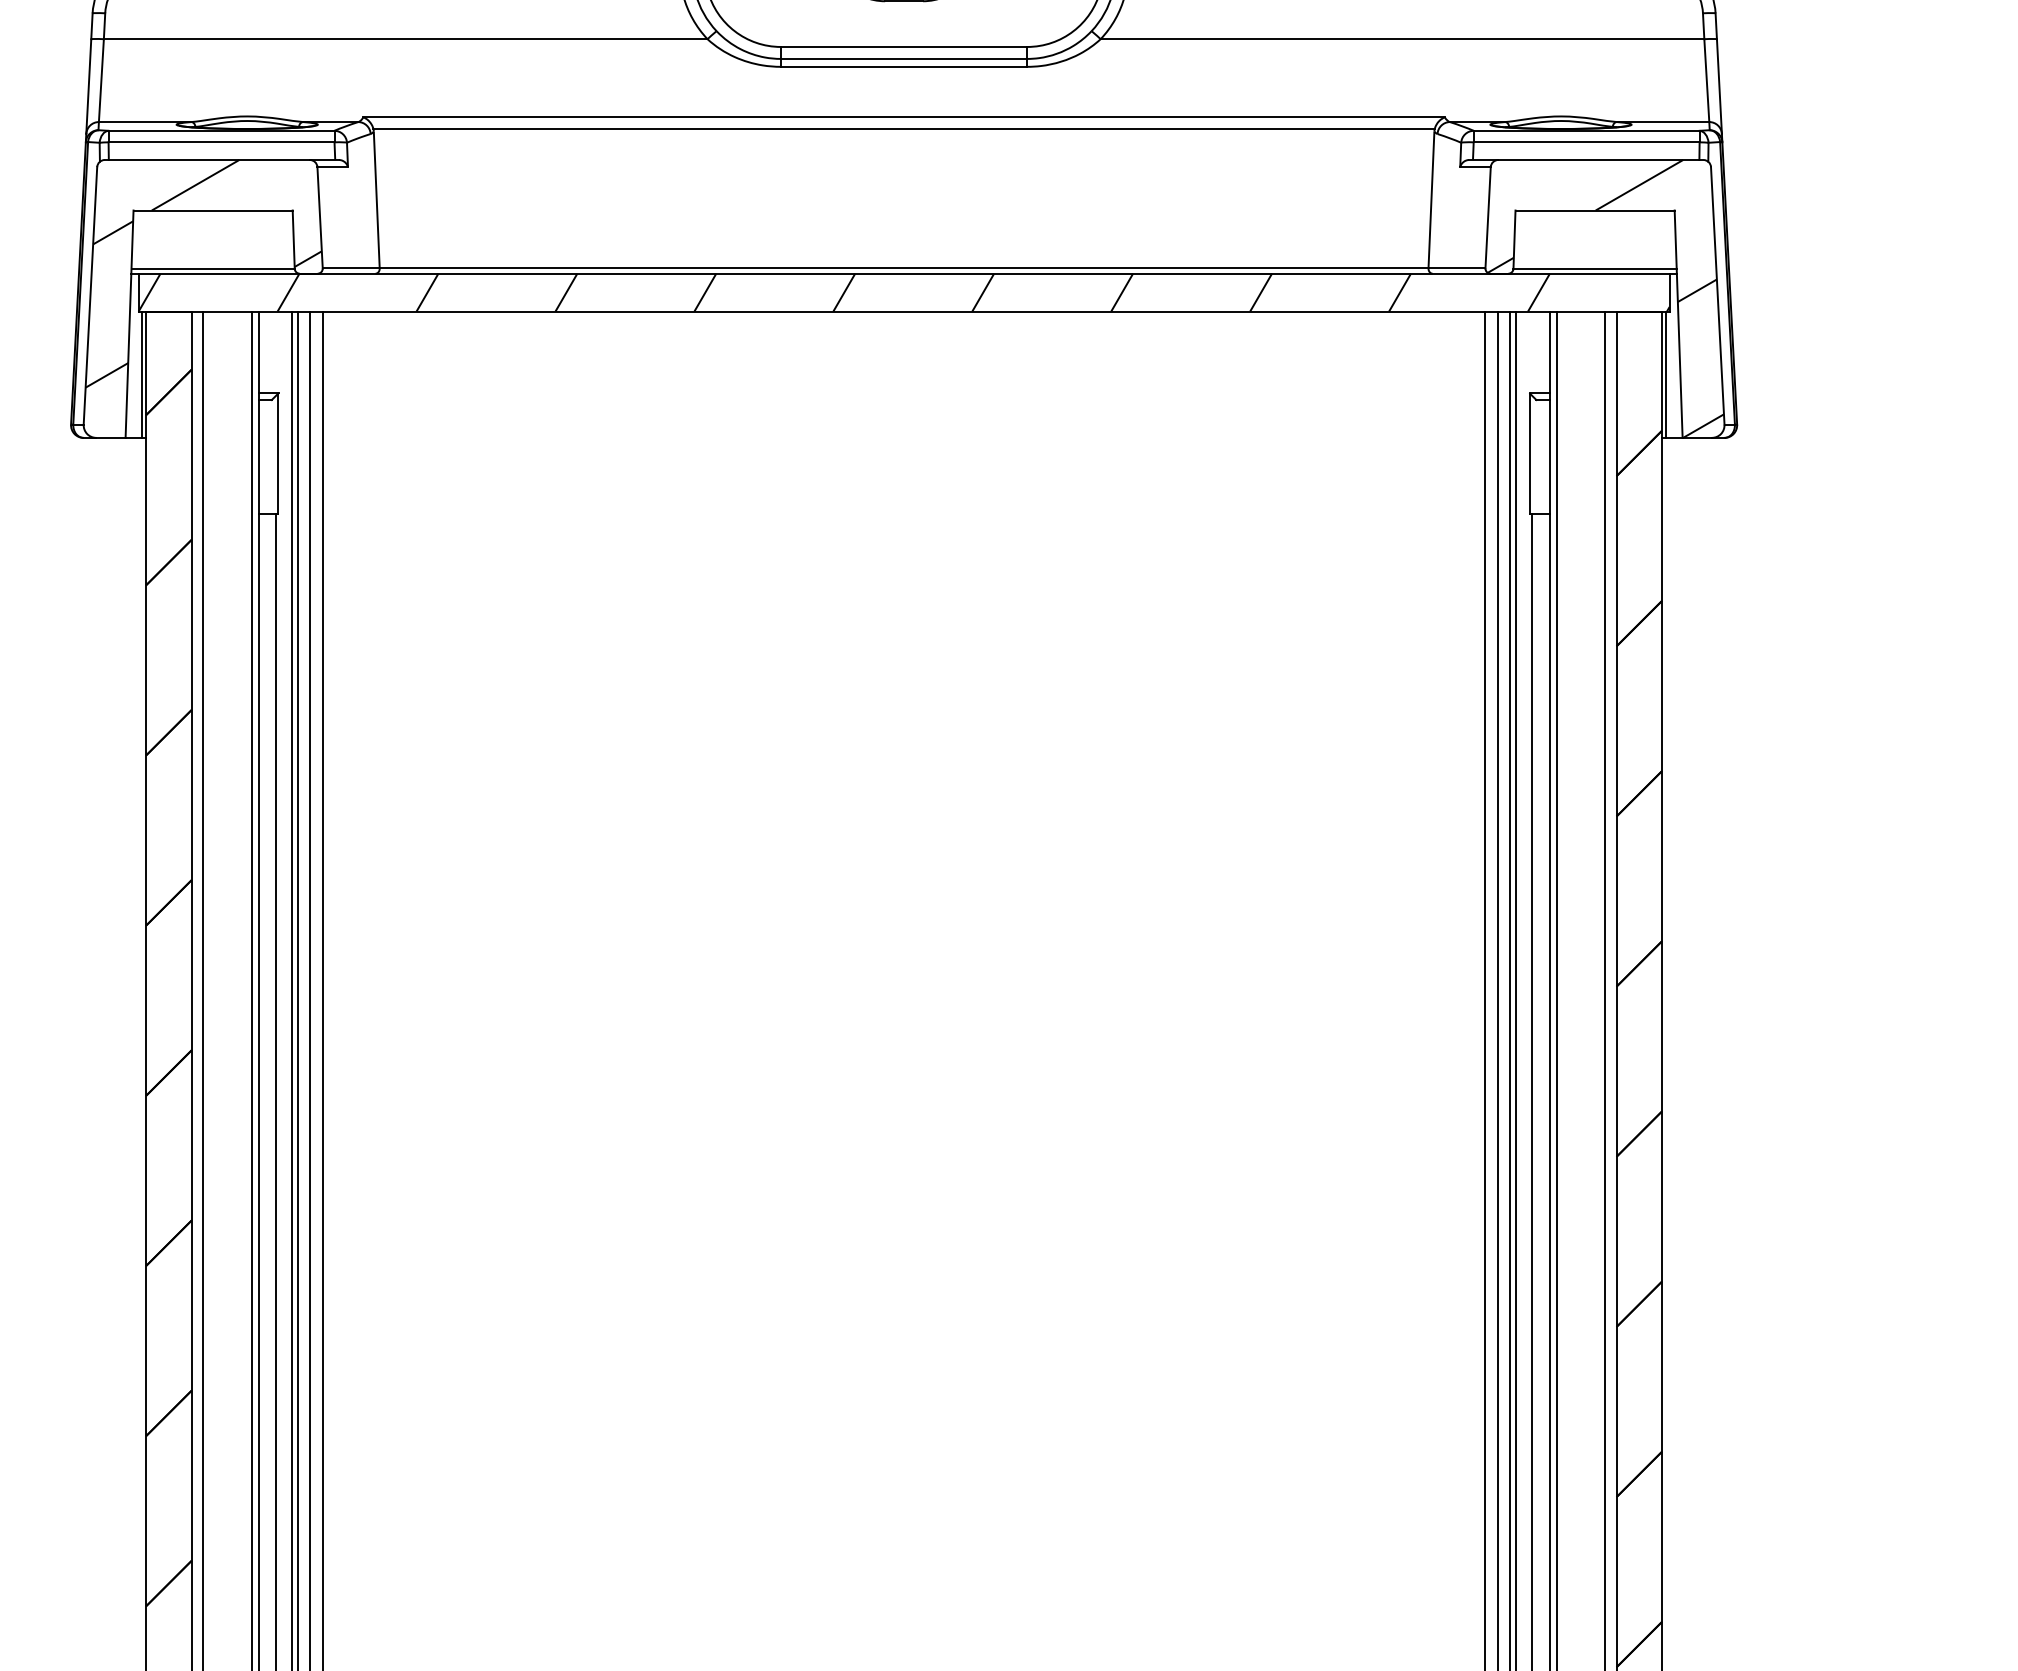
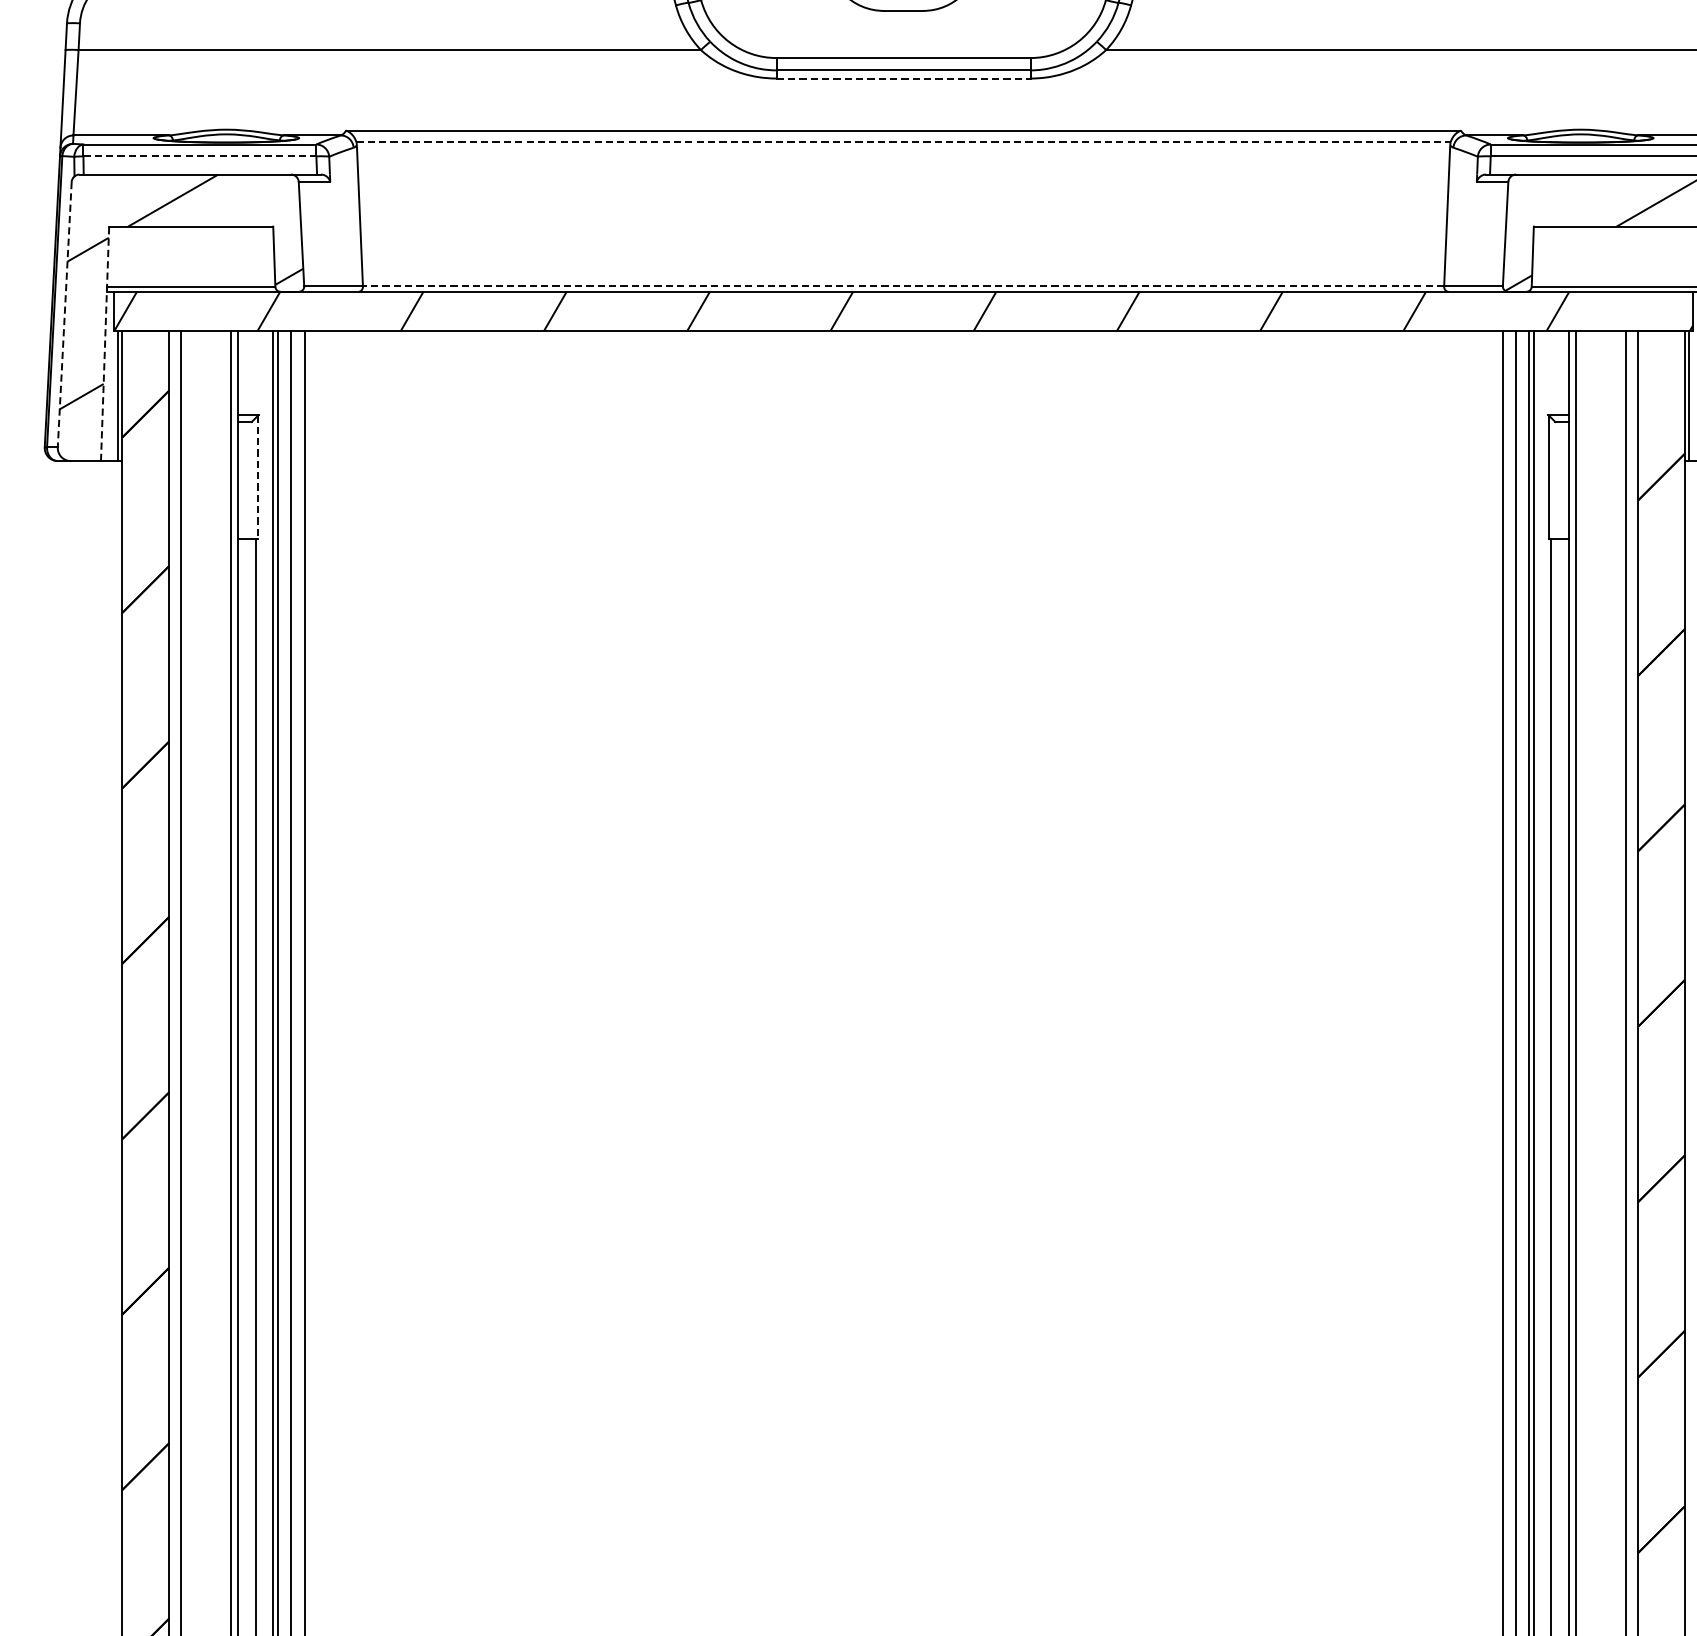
line: (904, 66) -> (903, 78), solid -> dashed
line: (904, 128) -> (903, 142), solid -> dashed
line: (221, 142) -> (199, 156), solid -> dashed
line: (903, 268) -> (902, 286), solid -> dashed
line: (90, 295) -> (64, 314), solid -> dashed
line: (129, 324) -> (105, 344), solid -> dashed
line: (278, 454) -> (258, 478), solid -> dashed

